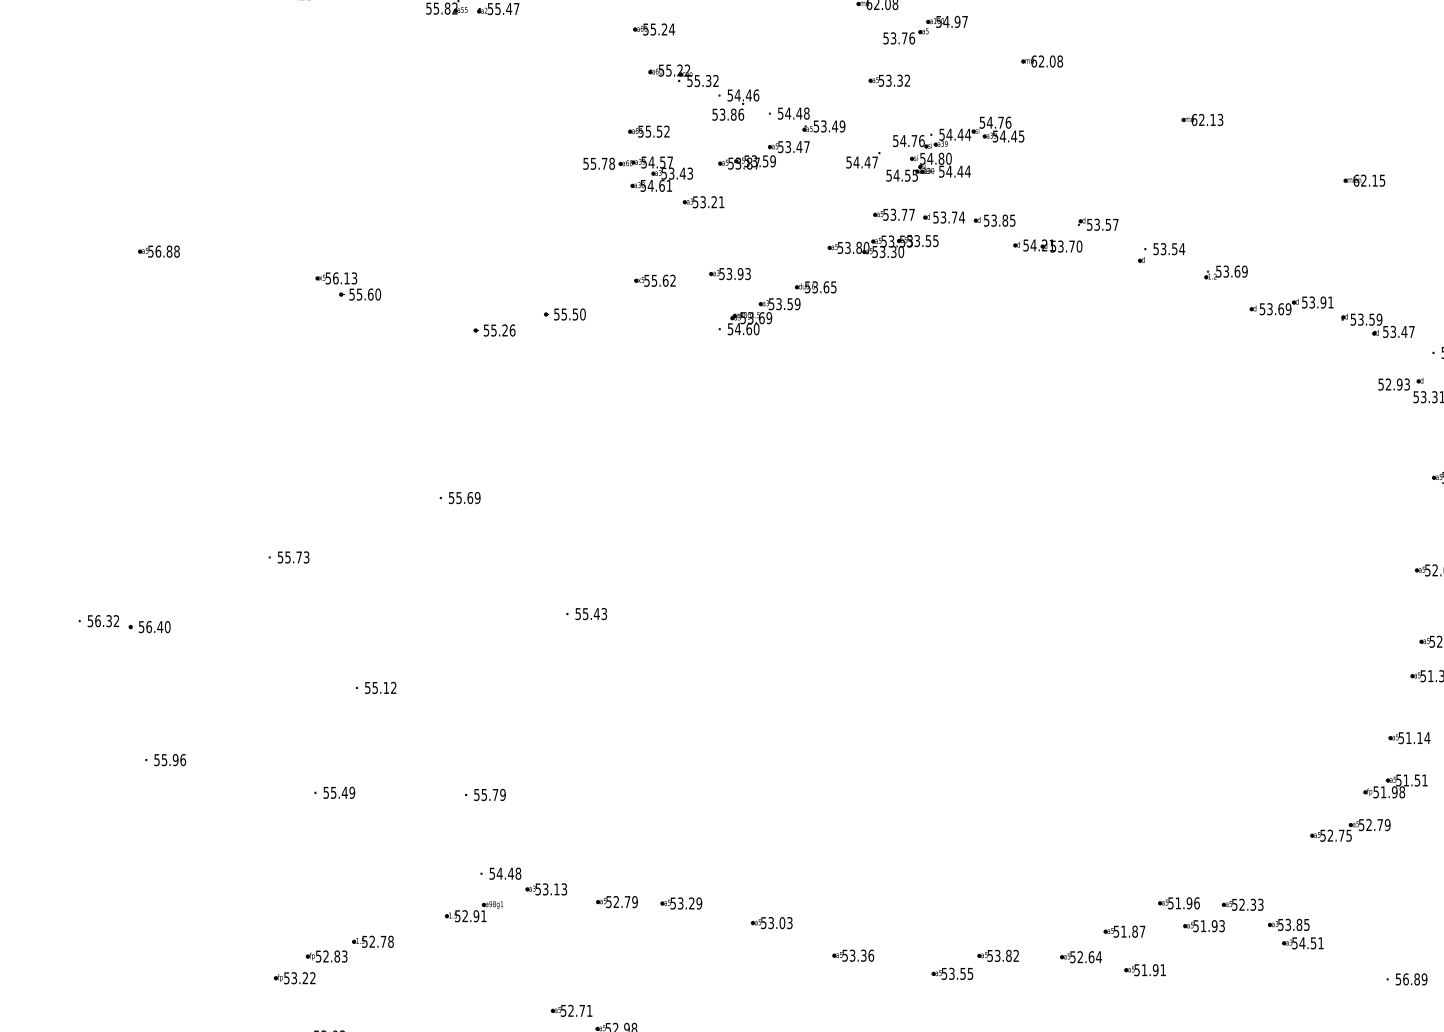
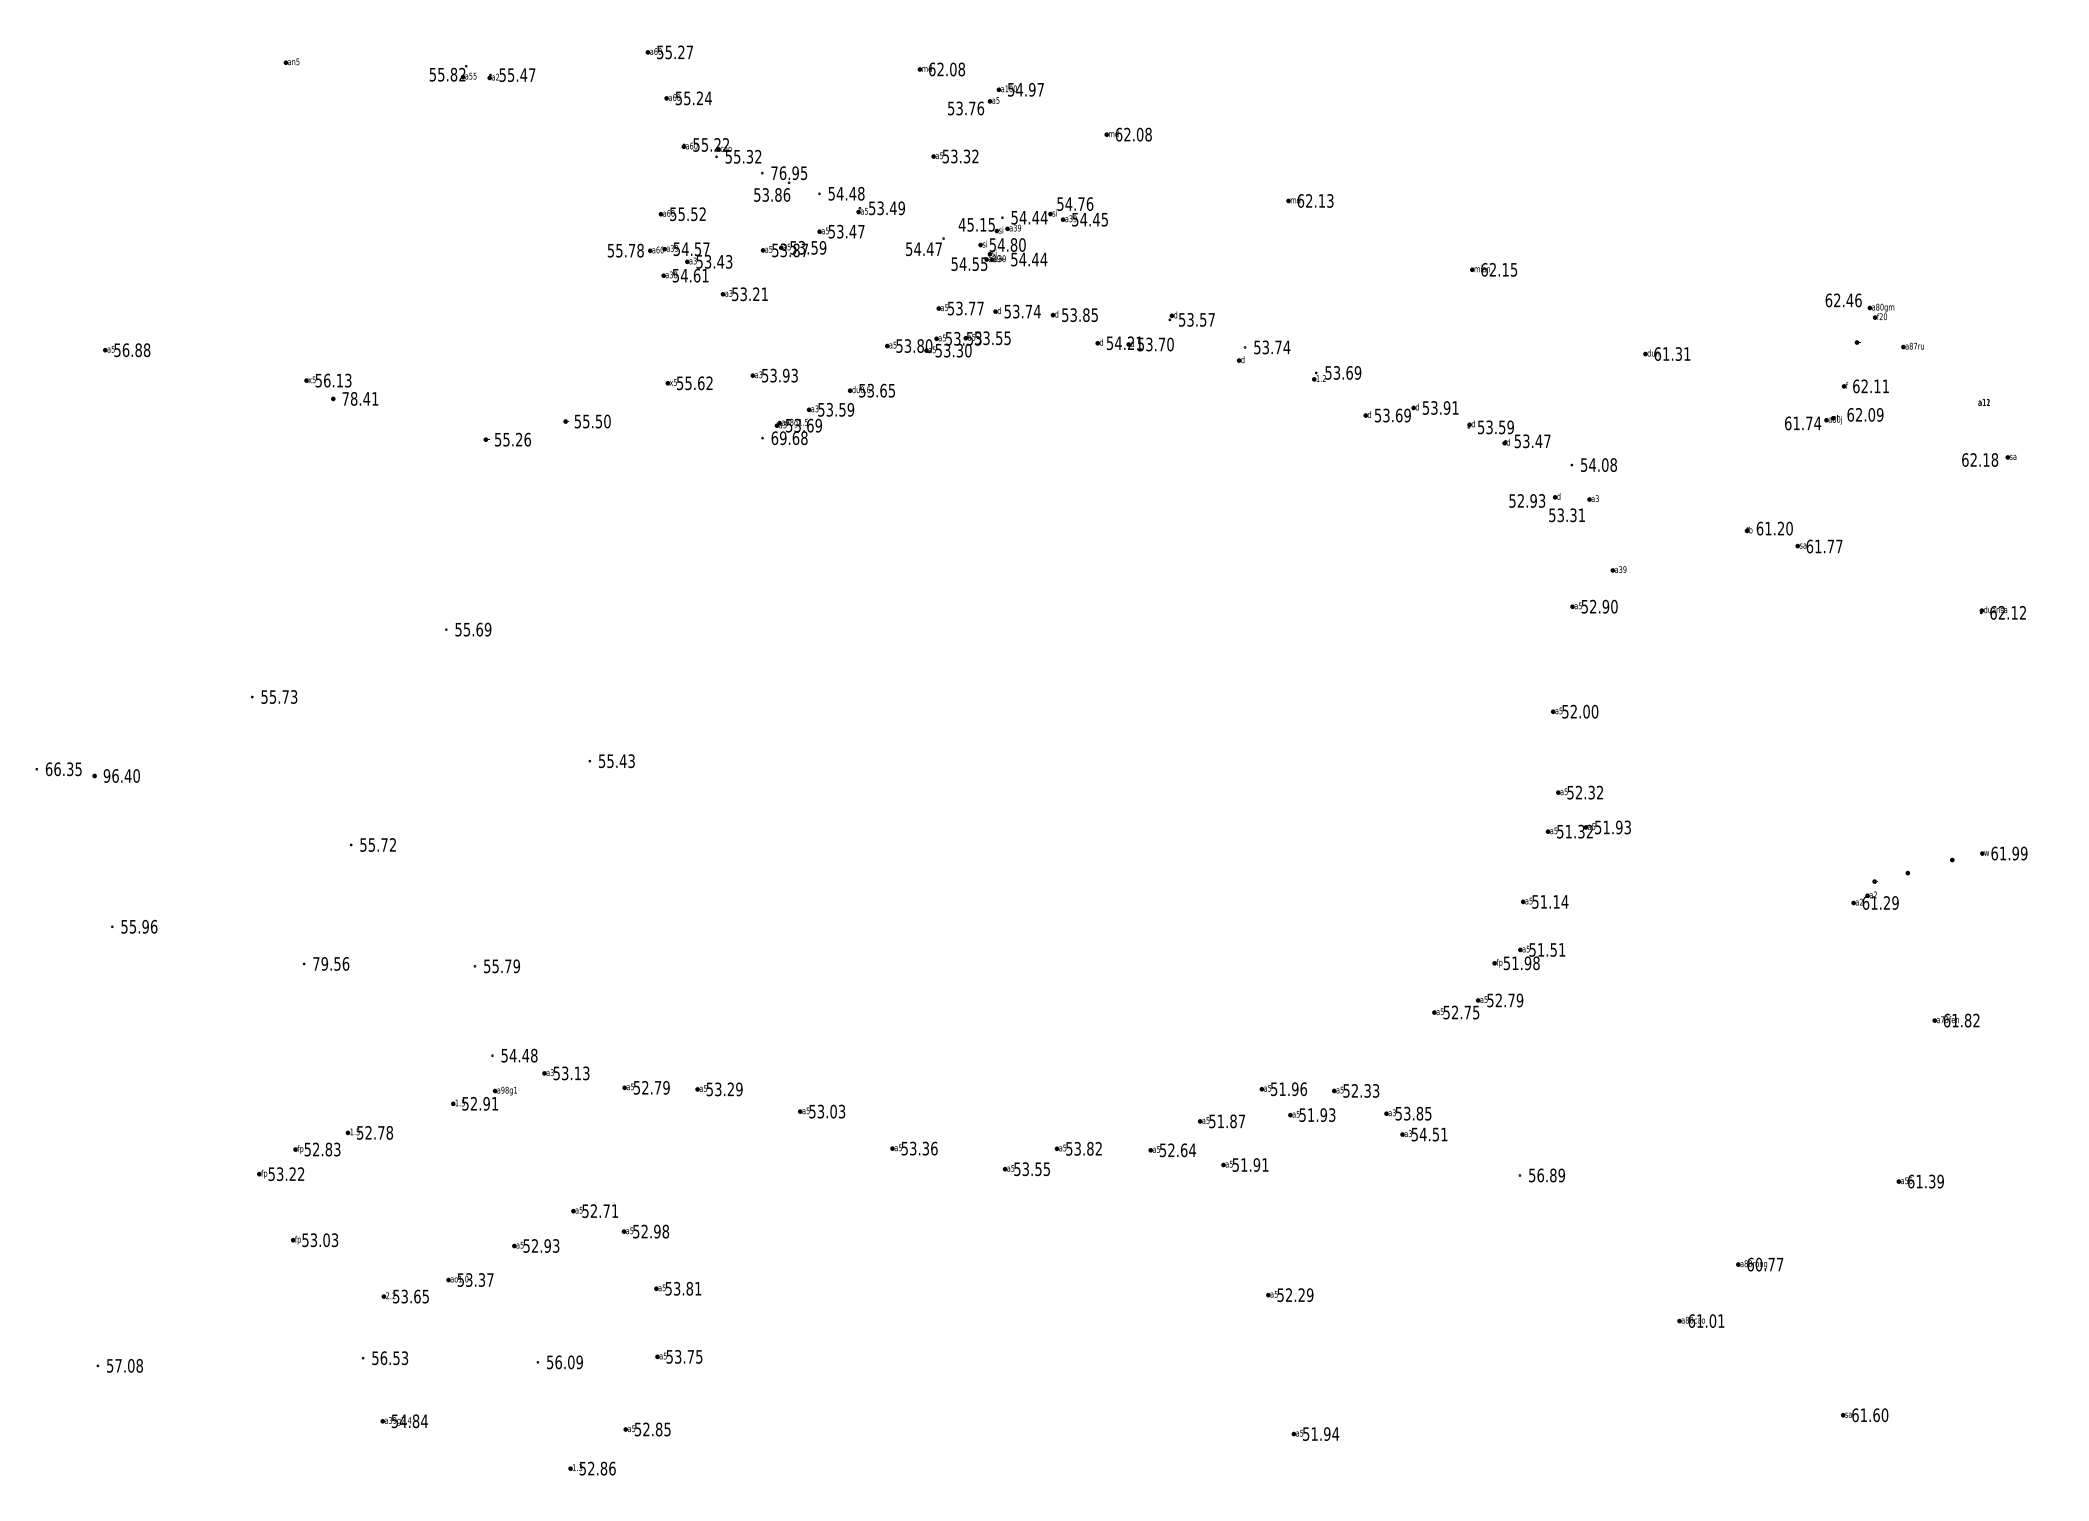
text: (743, 95) -> (789, 173), 54.46 -> 76.95
text: (908, 140) -> (976, 224), 54.76 -> 45.15
text: (1174, 249) -> (1278, 347), 53.54 -> 53.74
text: (365, 294) -> (360, 398), 55.60 -> 78.41
text: (743, 329) -> (789, 438), 54.60 -> 69.68
text: (103, 621) -> (63, 769), 56.32 -> 66.35
text: (141, 626) -> (106, 775), 56.40 -> 96.40
text: (386, 687) -> (384, 844), 55.12 -> 55.72
text: (339, 792) -> (331, 963), 55.49 -> 79.56

